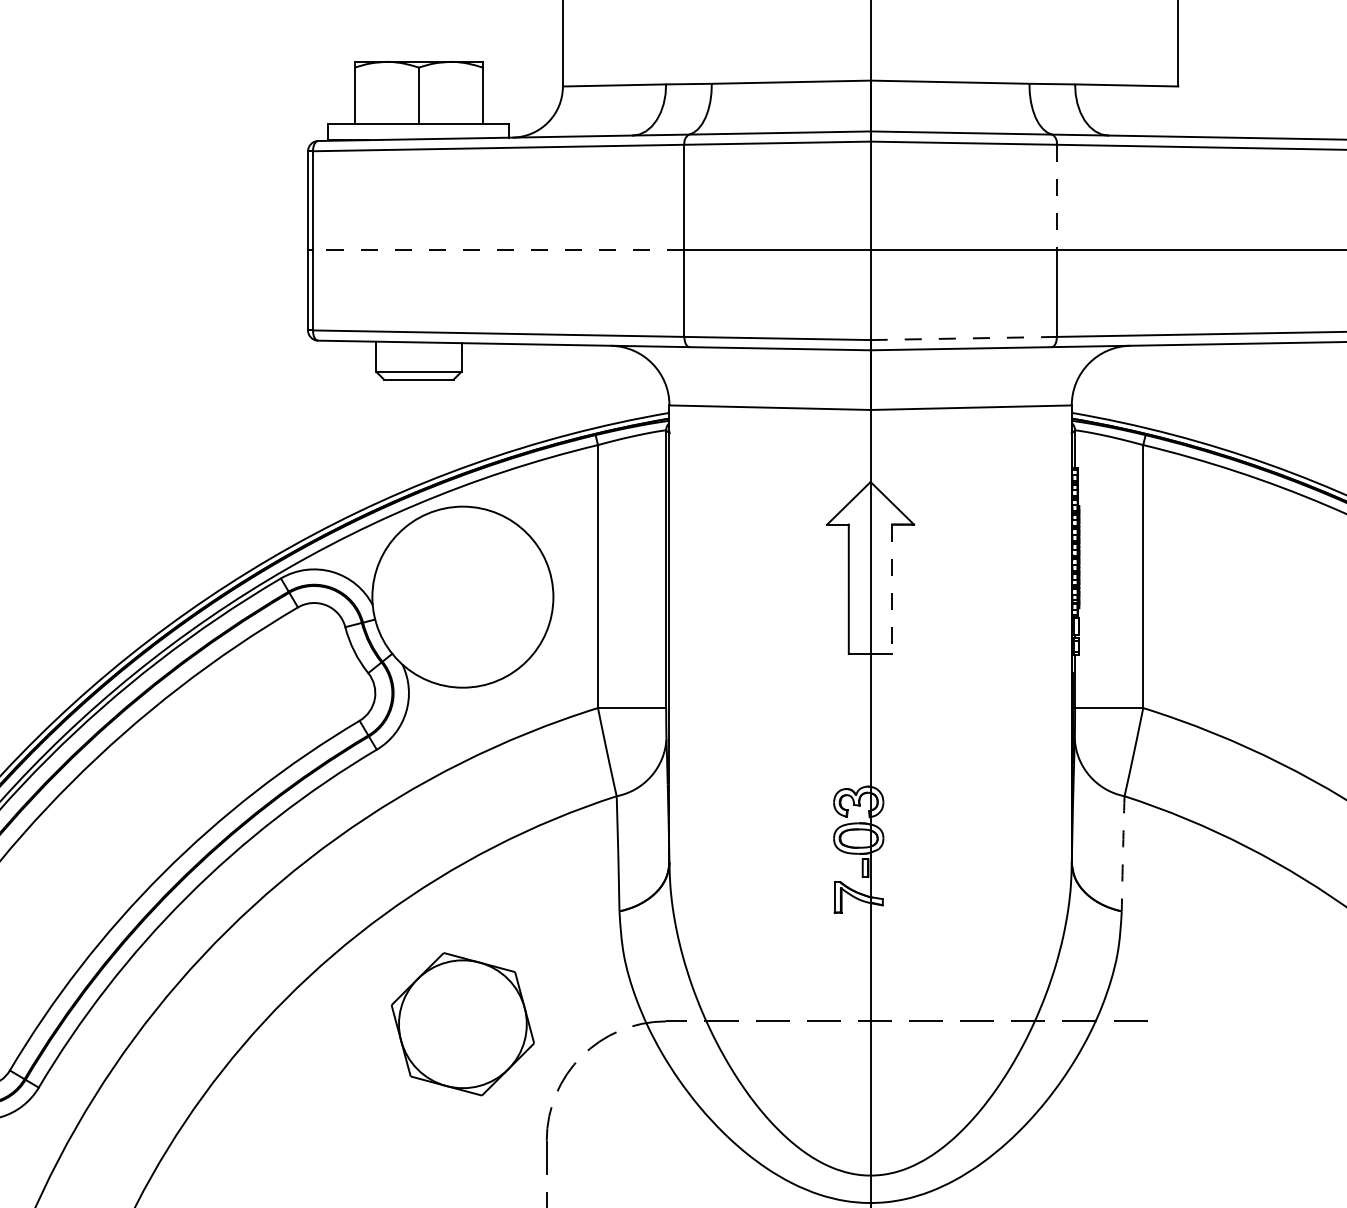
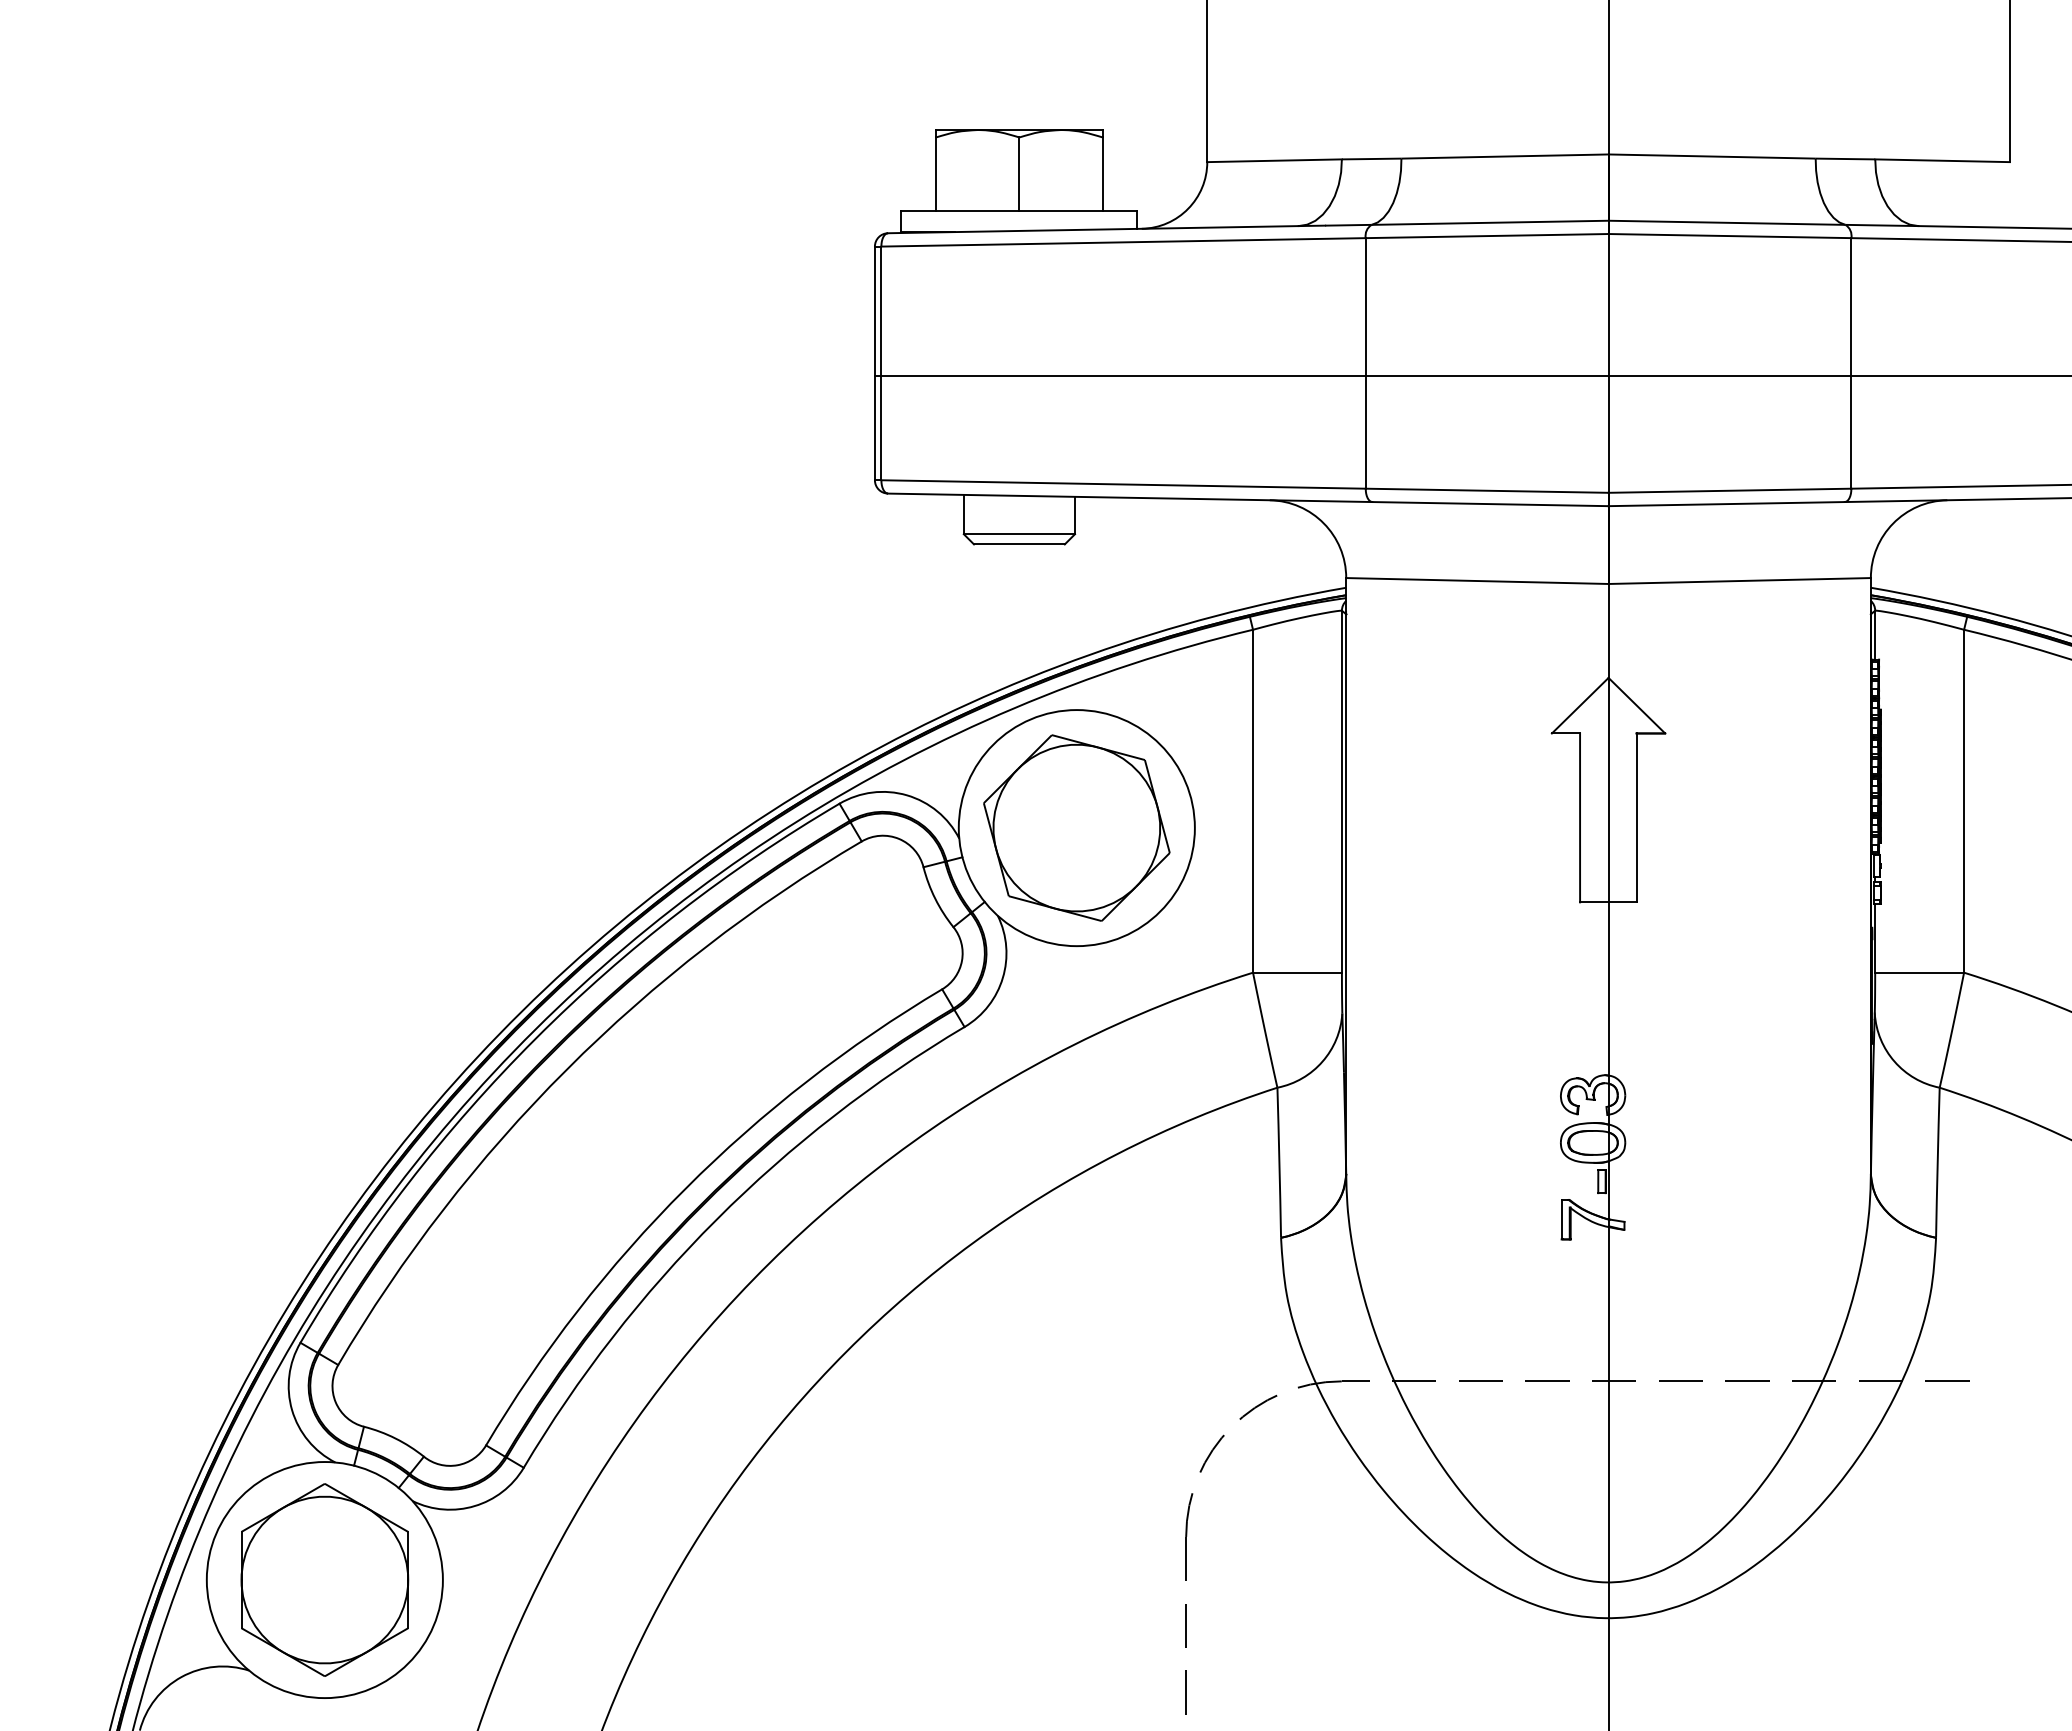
line: (1056, 197) -> (1851, 306), dashed -> solid
line: (498, 250) -> (1123, 375), dashed -> solid
line: (964, 338) -> (1730, 490), dashed -> solid
line: (892, 589) -> (1637, 818), dashed -> solid
arc: (1122, 853) -> (1937, 1162), dashed -> solid
part: (462, 1023) -> (1076, 827), moved

